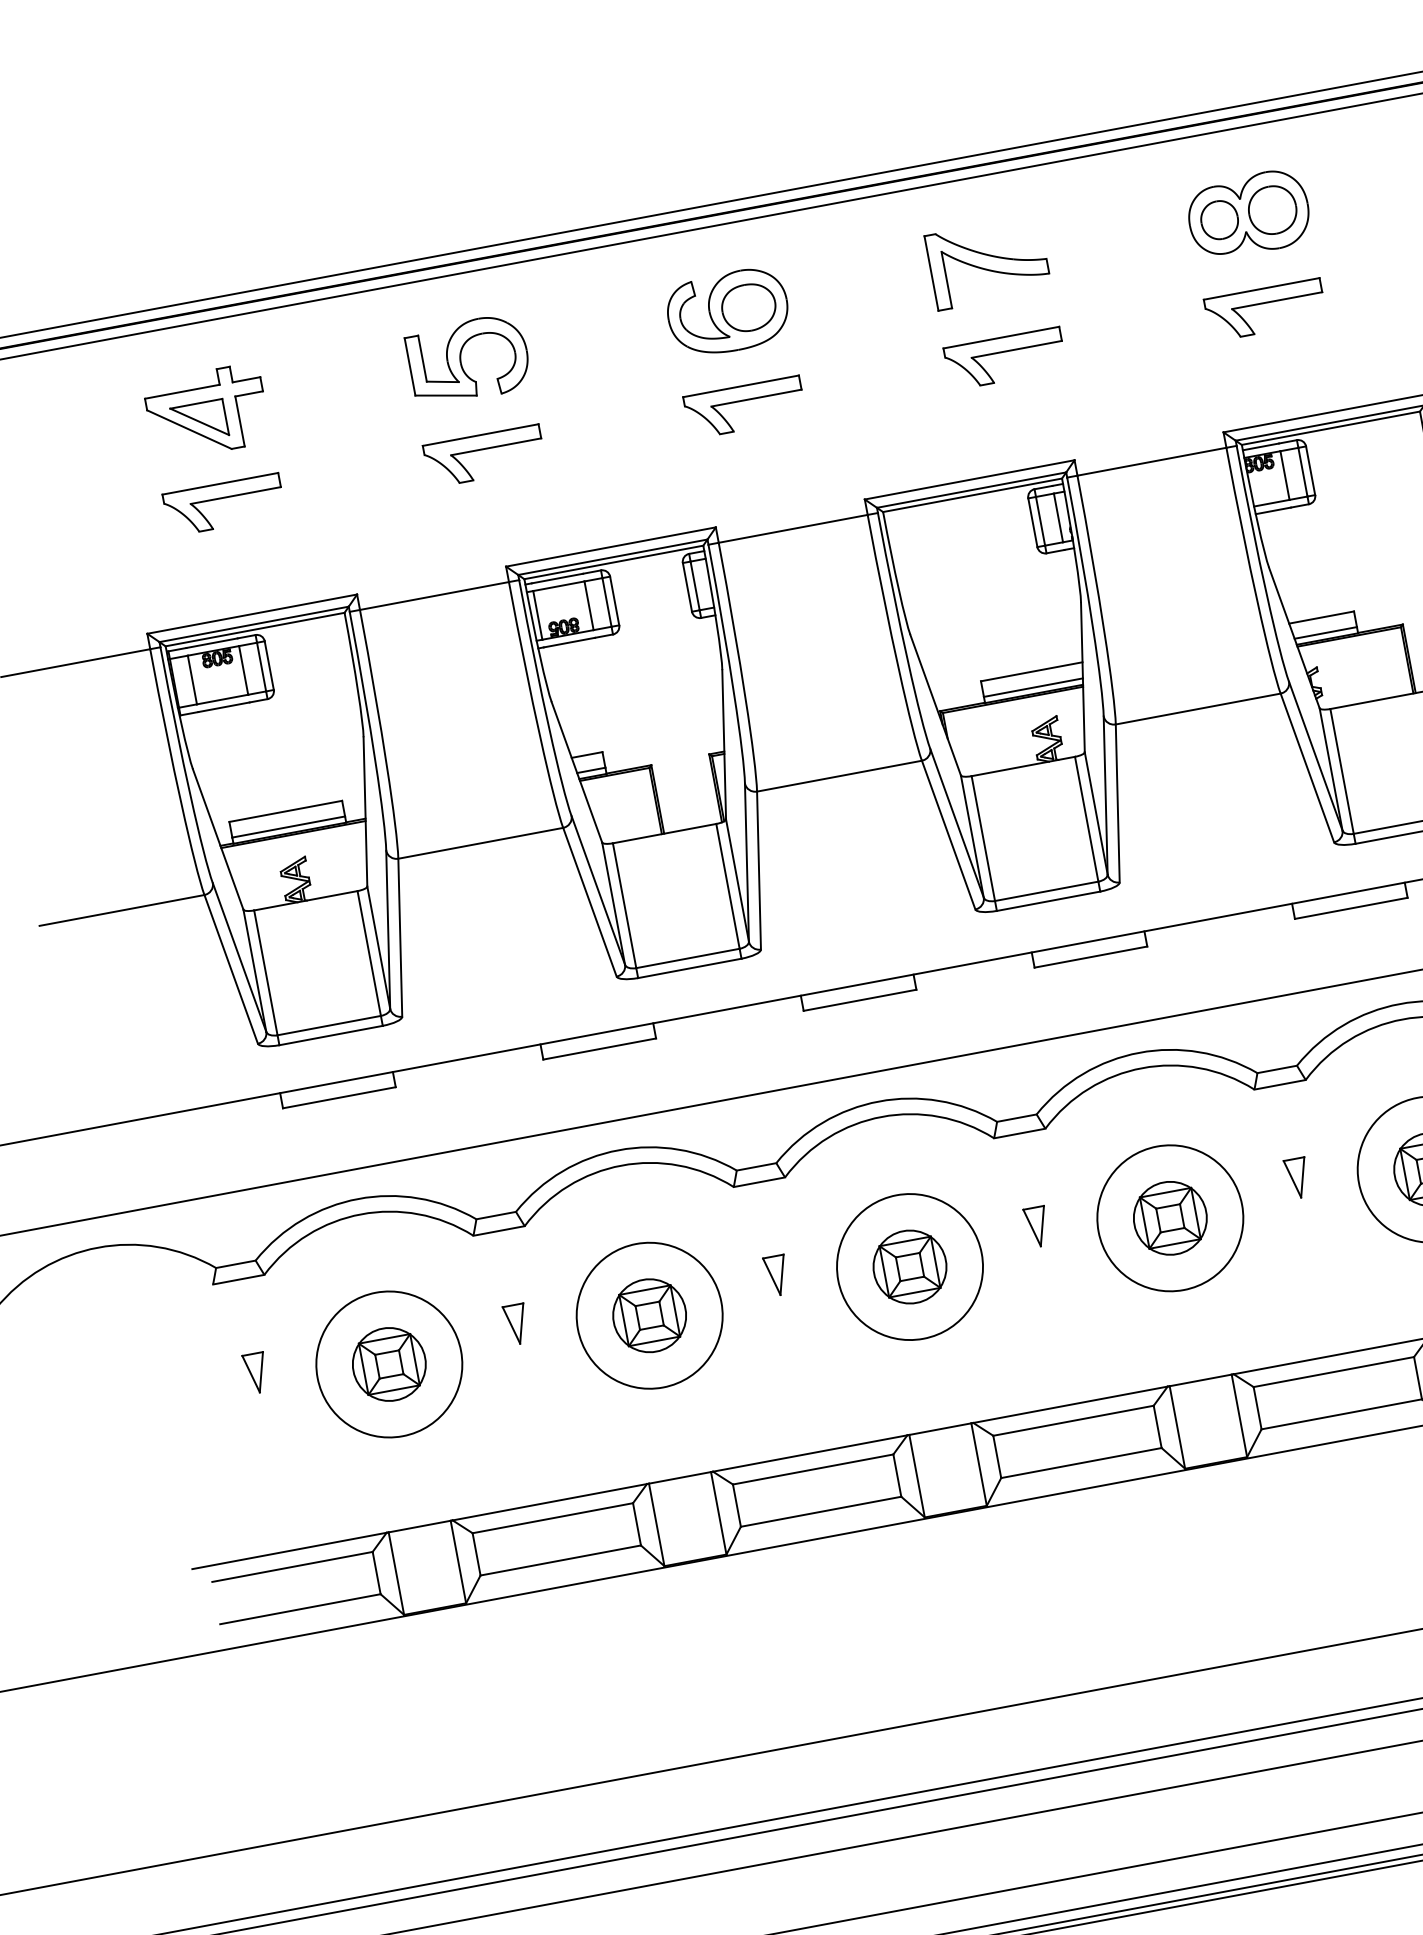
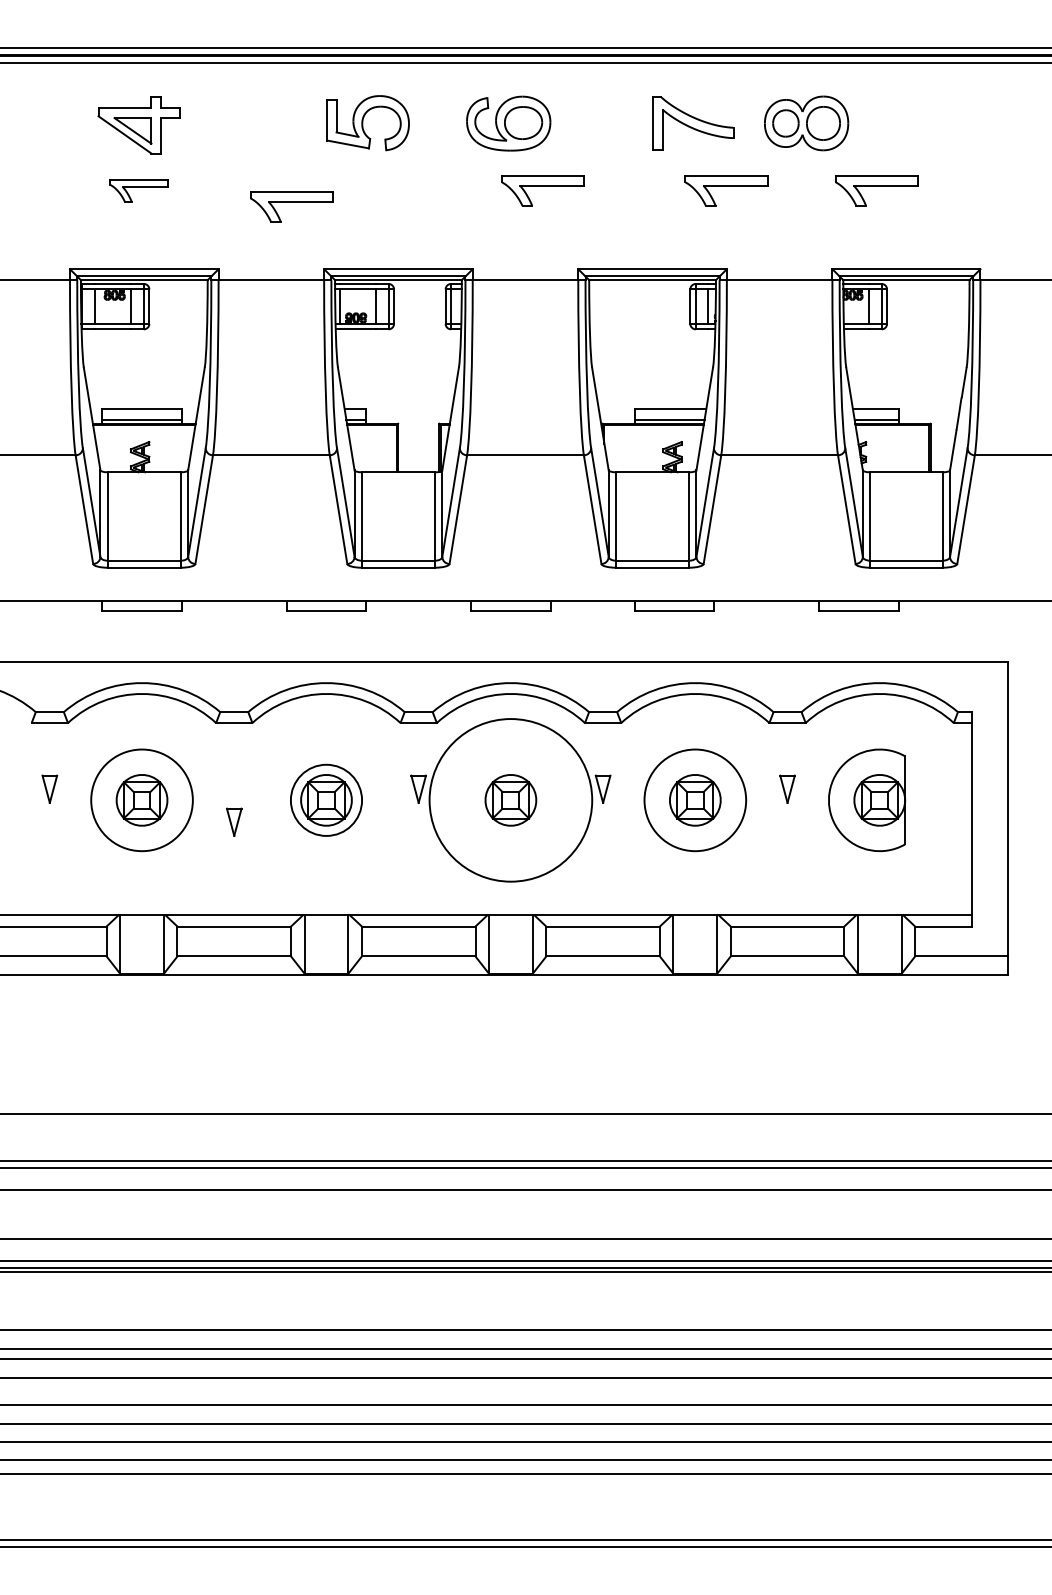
part: (1248, 214) -> (806, 123), moved
part: (1005, 358) -> (726, 190), moved
part: (468, 360) -> (367, 123), moved
part: (744, 407) -> (542, 190), moved
part: (484, 455) -> (291, 206), moved
part: (223, 504) -> (138, 190), size x0.7
circle: (909, 1267) -> (510, 800), size x1.6
circle: (649, 1315) -> (326, 800), size x0.7
part: (516, 1323) -> (234, 821), moved

